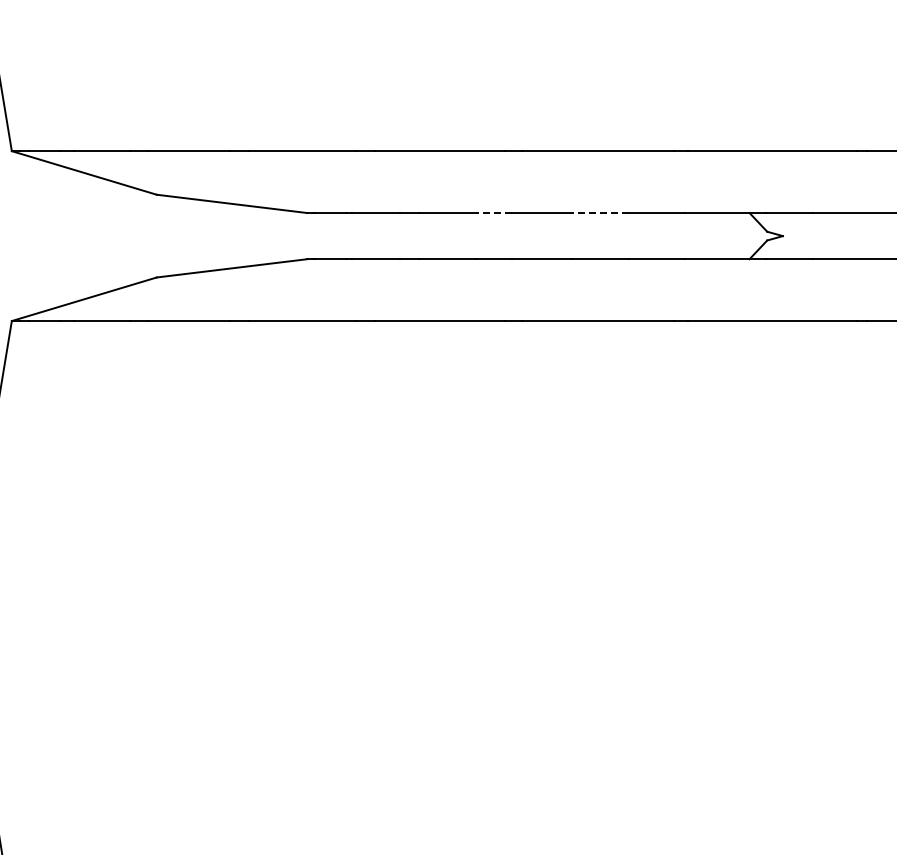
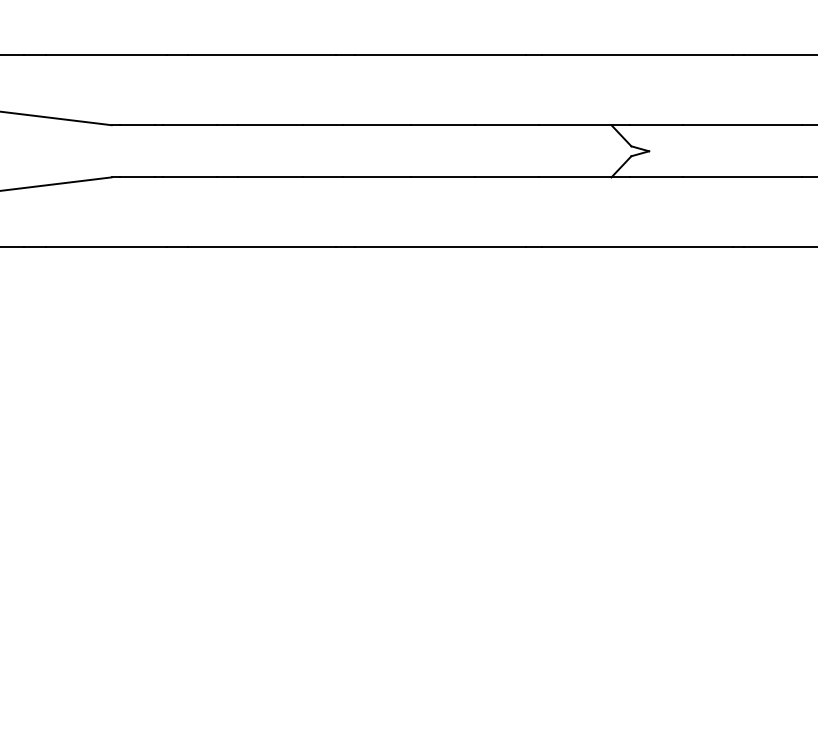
line: (494, 213) -> (323, 125), dashed -> solid
line: (599, 213) -> (441, 125), dashed -> solid

